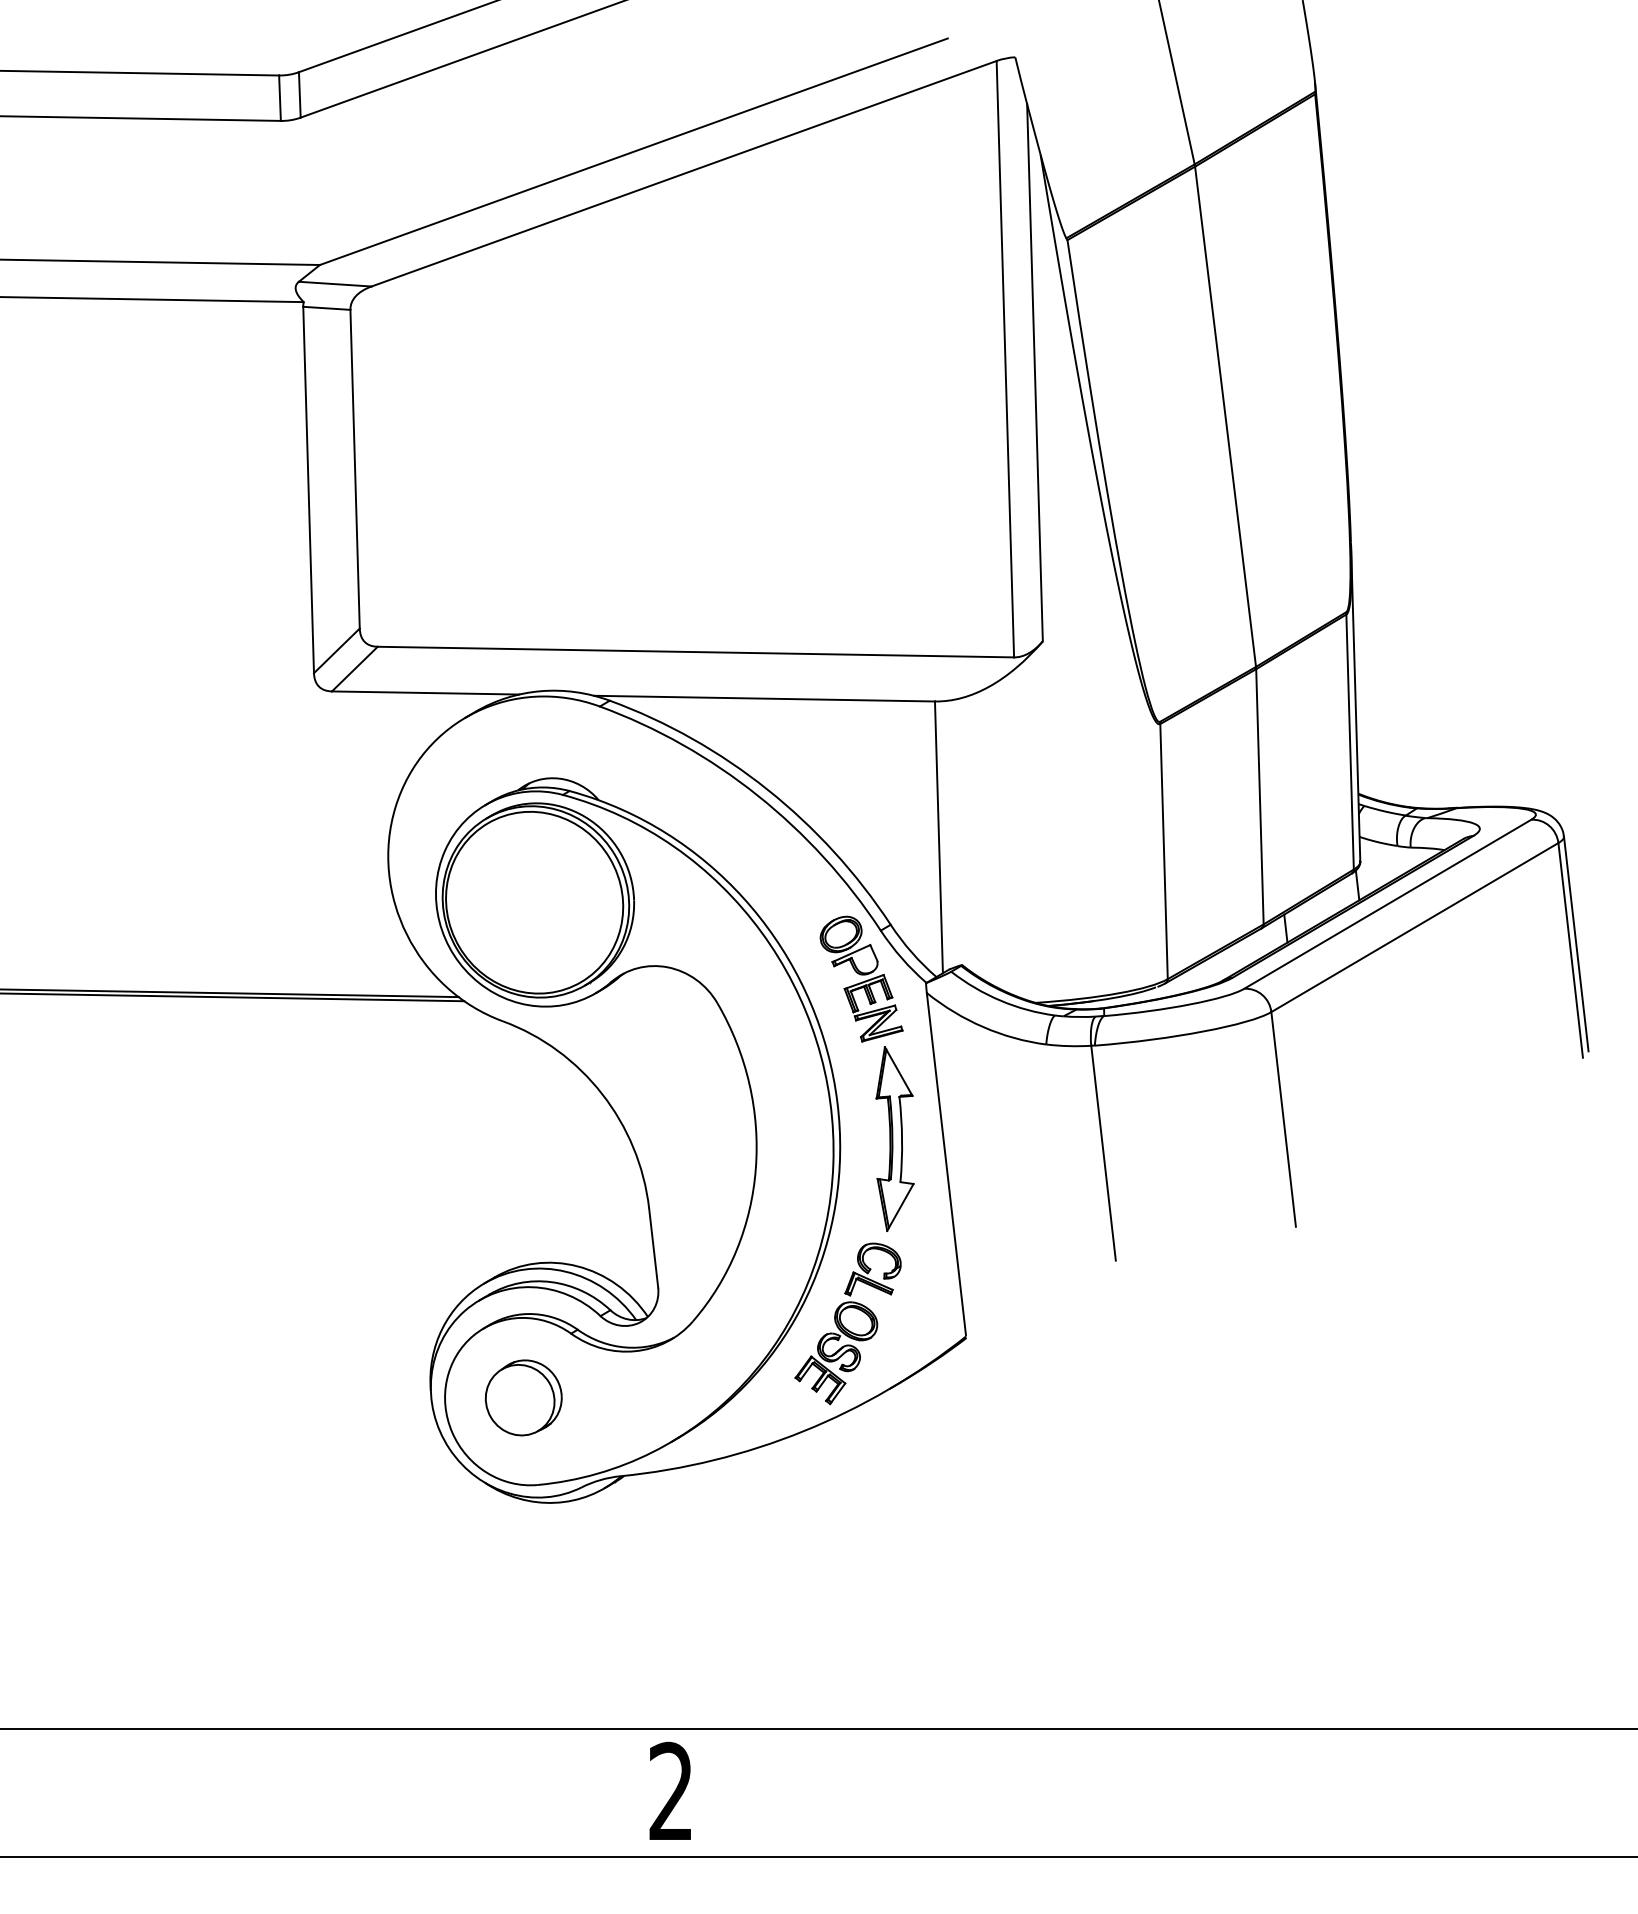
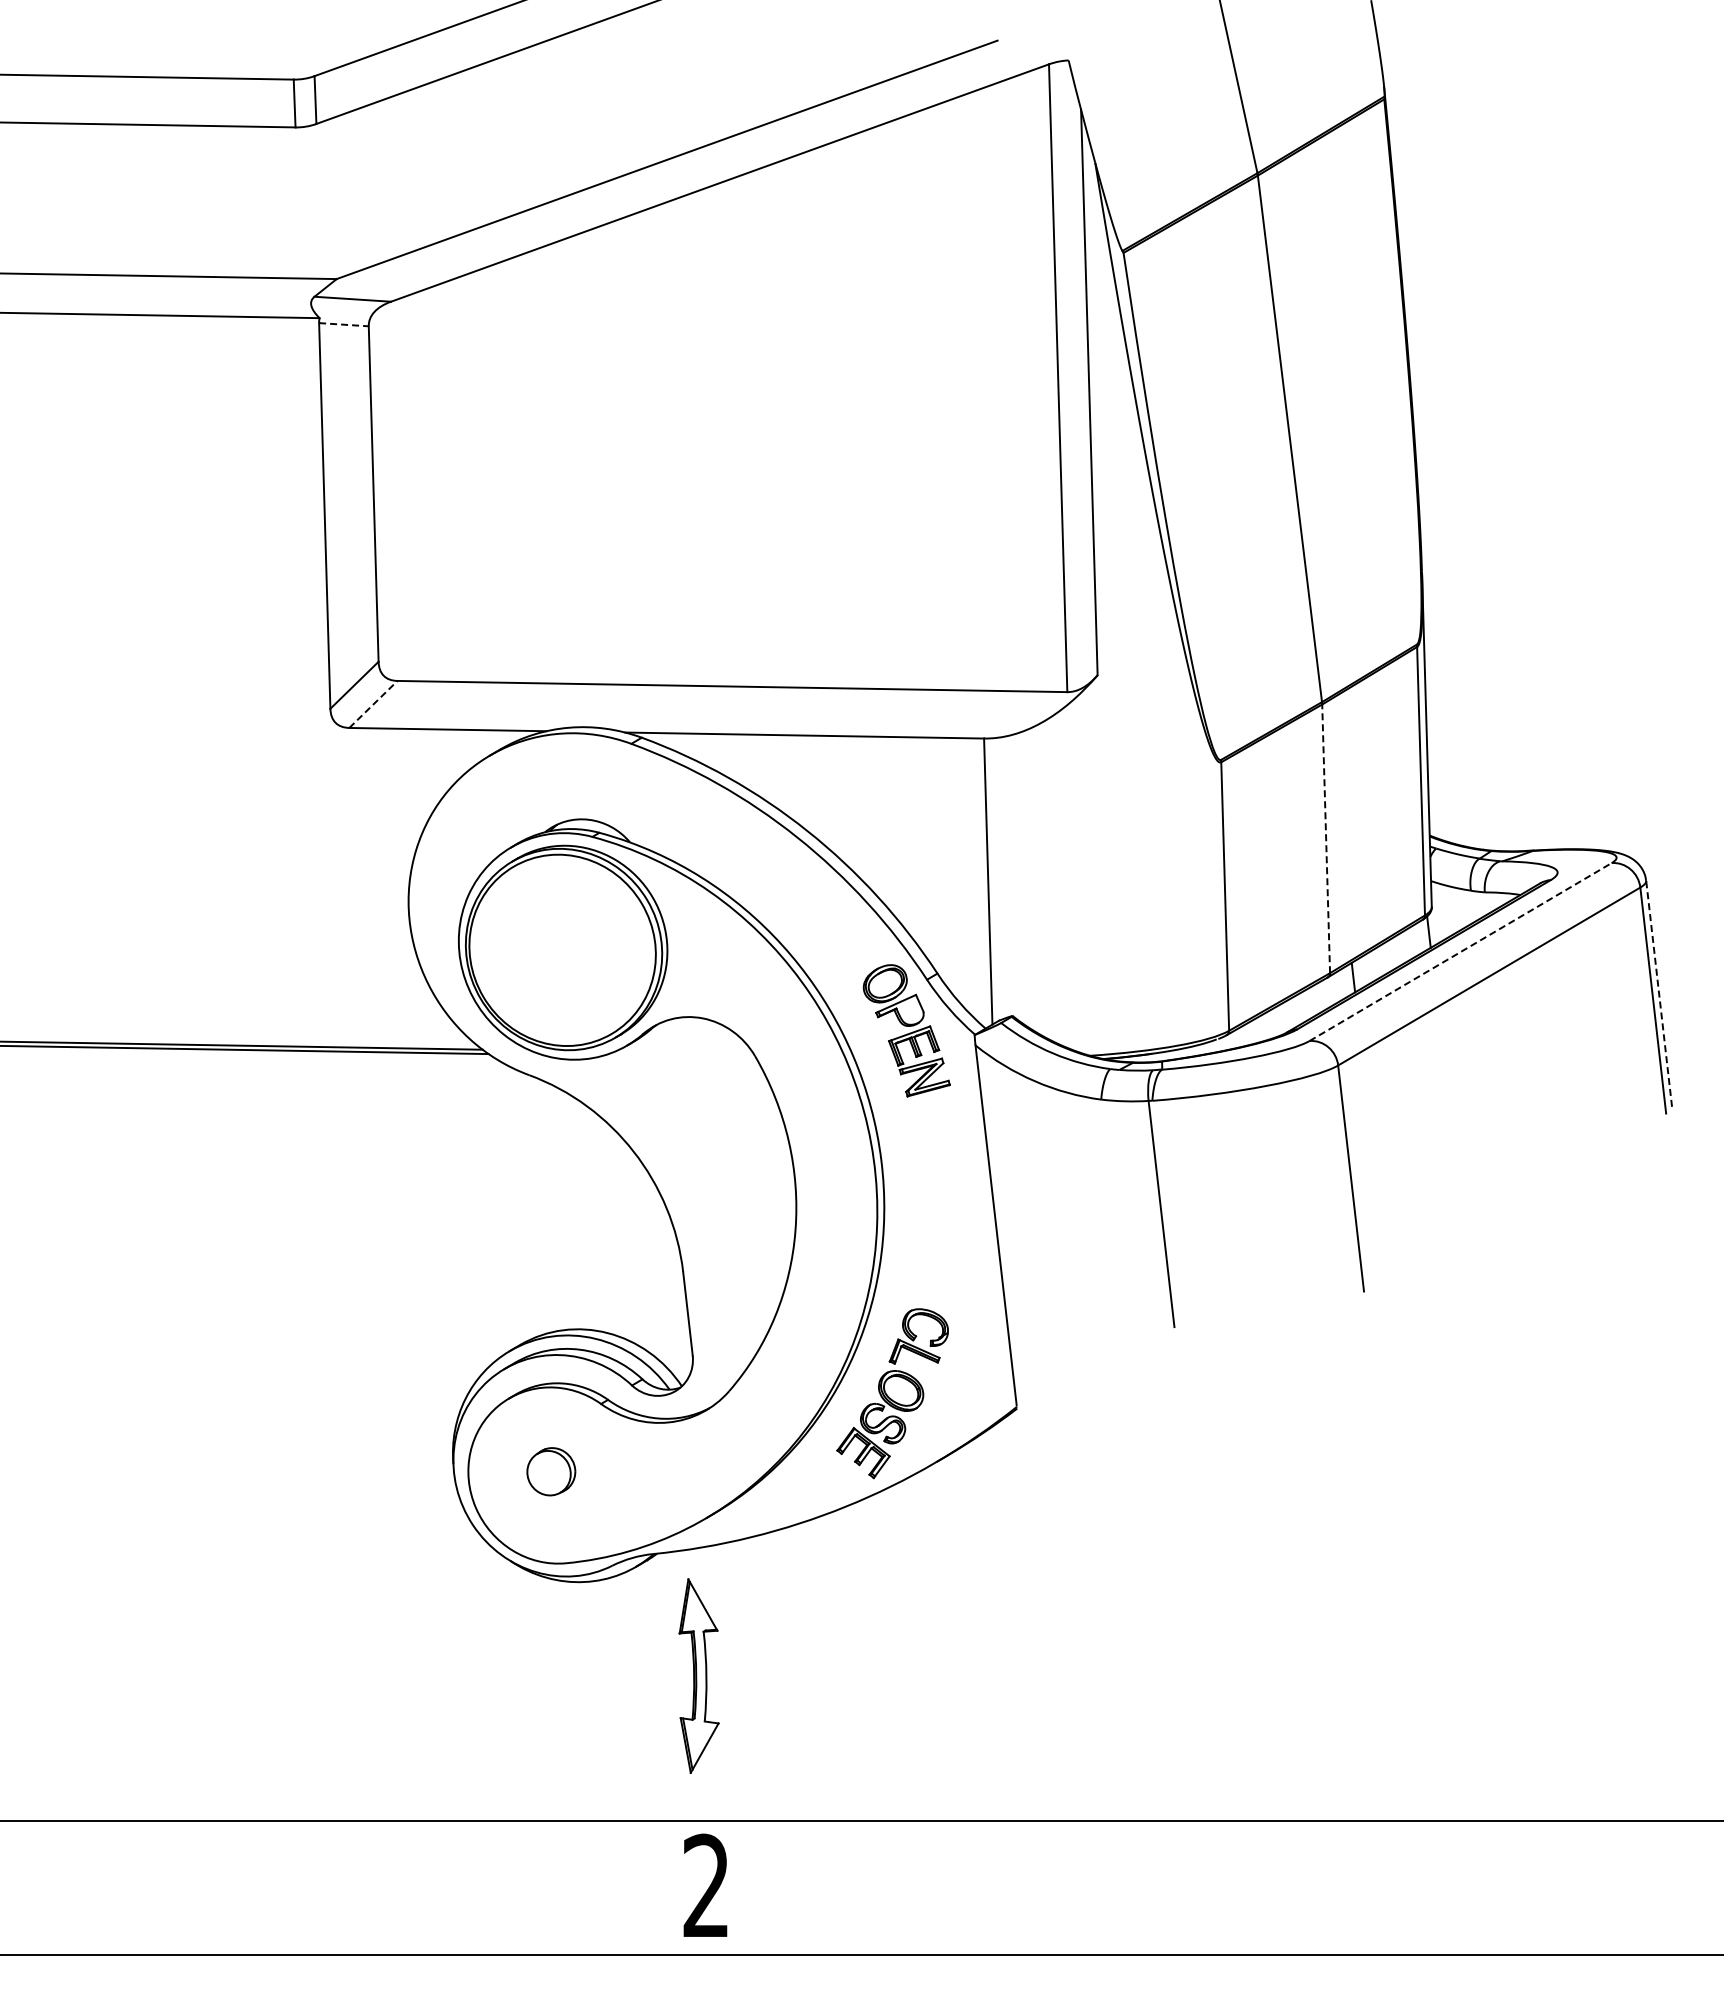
line: (326, 308) -> (343, 324), solid -> dashed
line: (354, 669) -> (373, 704), solid -> dashed
line: (1260, 796) -> (1326, 838), solid -> dashed
line: (1388, 903) -> (1461, 951), solid -> dashed
line: (1576, 943) -> (1659, 993), solid -> dashed
part: (894, 1138) -> (698, 1675), moved
part: (524, 1397) -> (551, 1471), size x0.6

